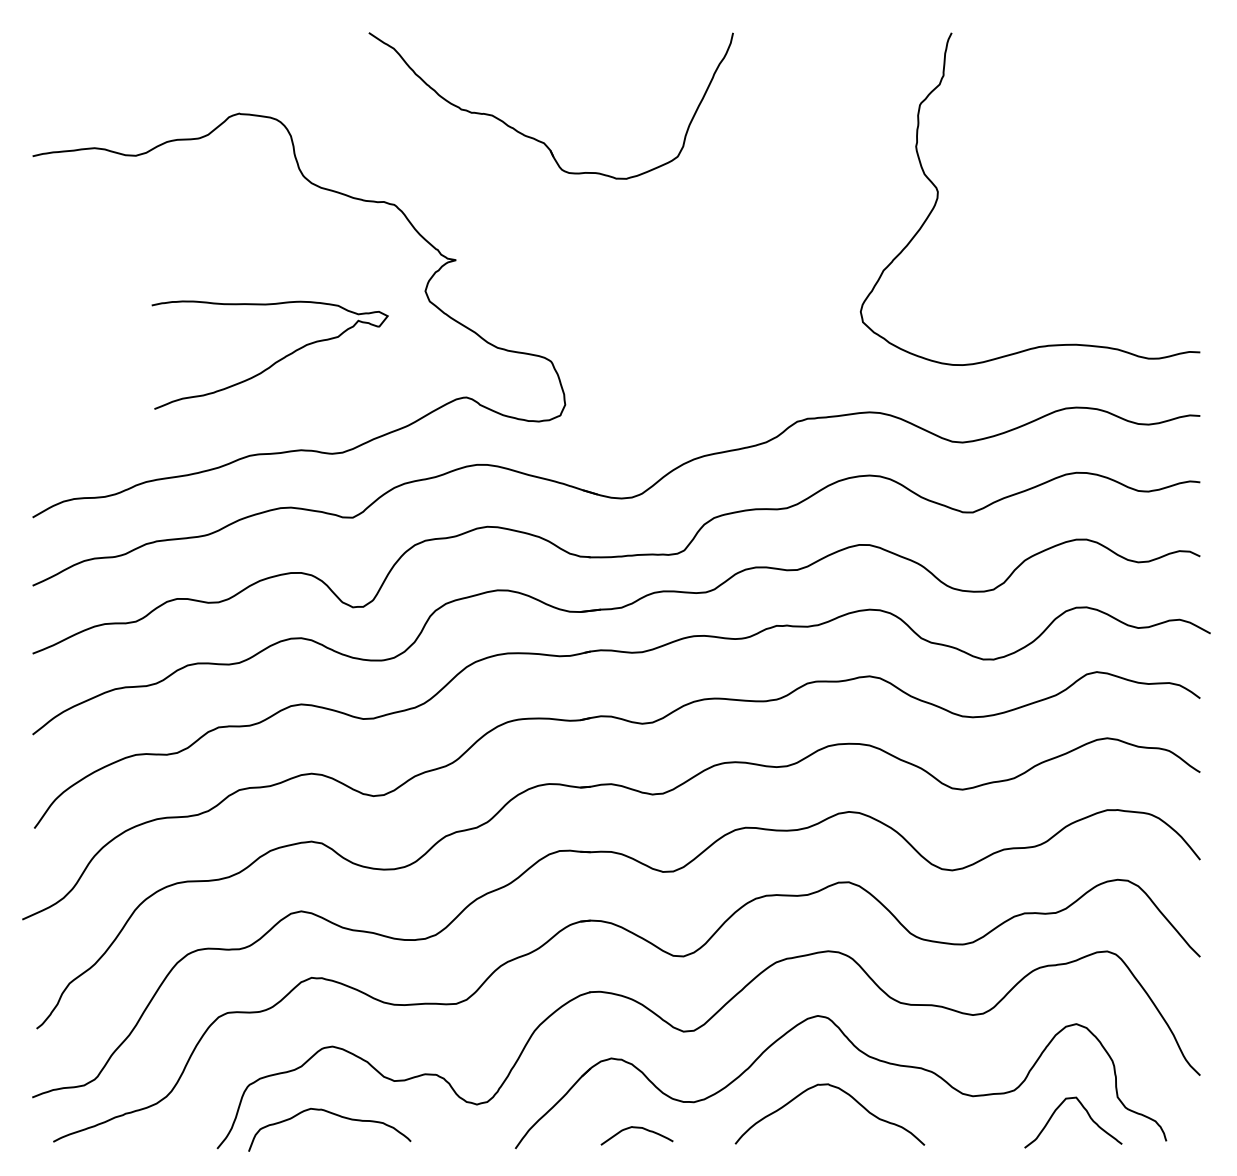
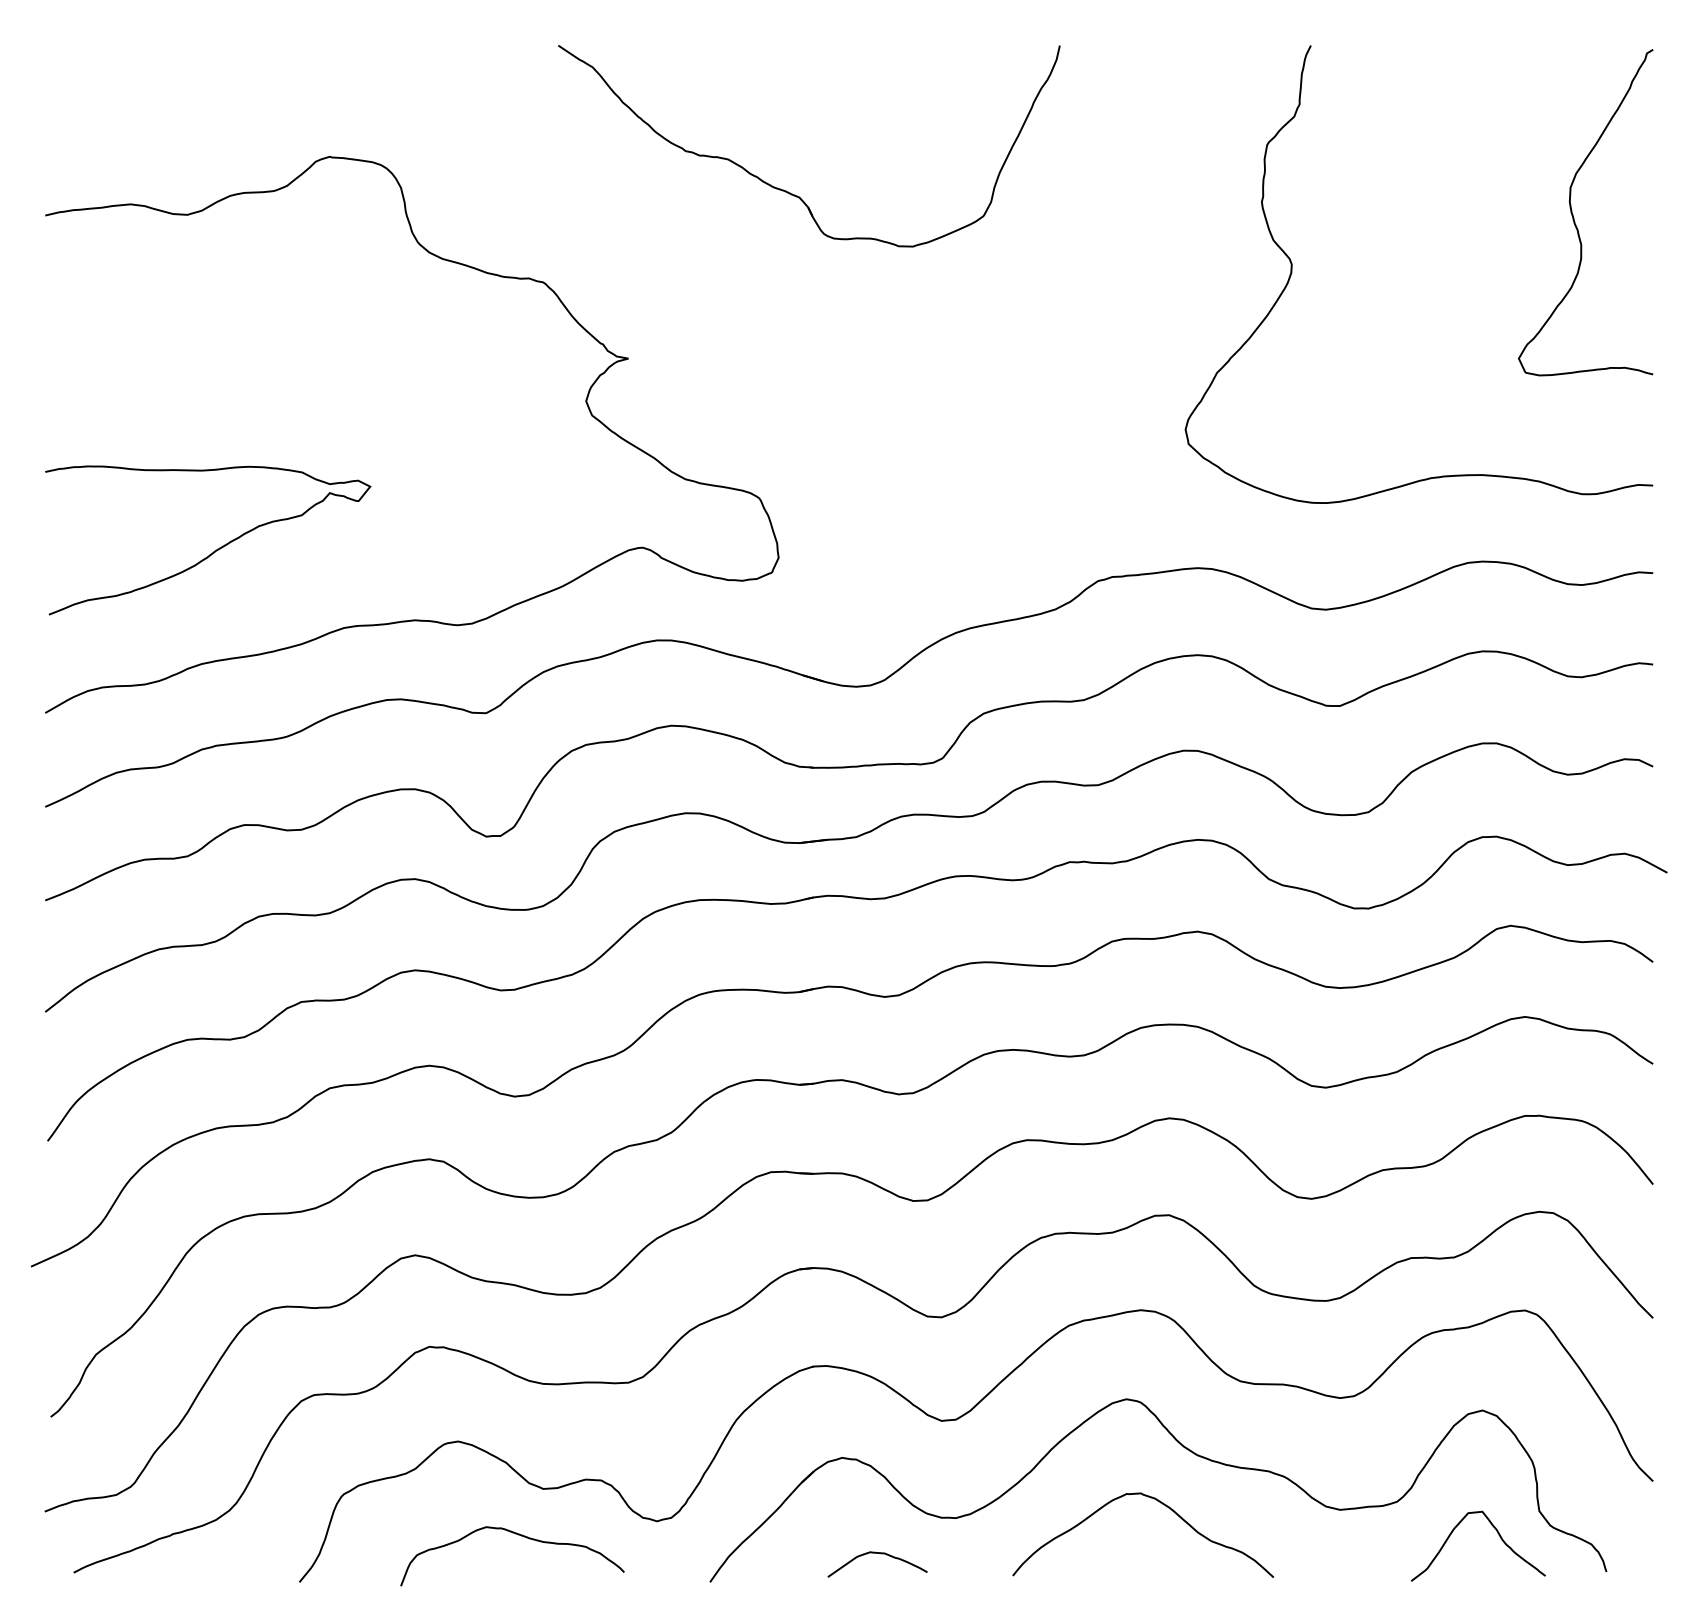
part: (534, 138) -> (786, 190), moved
curve: (1143, 157) -> (1574, 217), added
curve: (274, 362) -> (214, 550), moved
curve: (334, 1114) -> (518, 1535), moved

